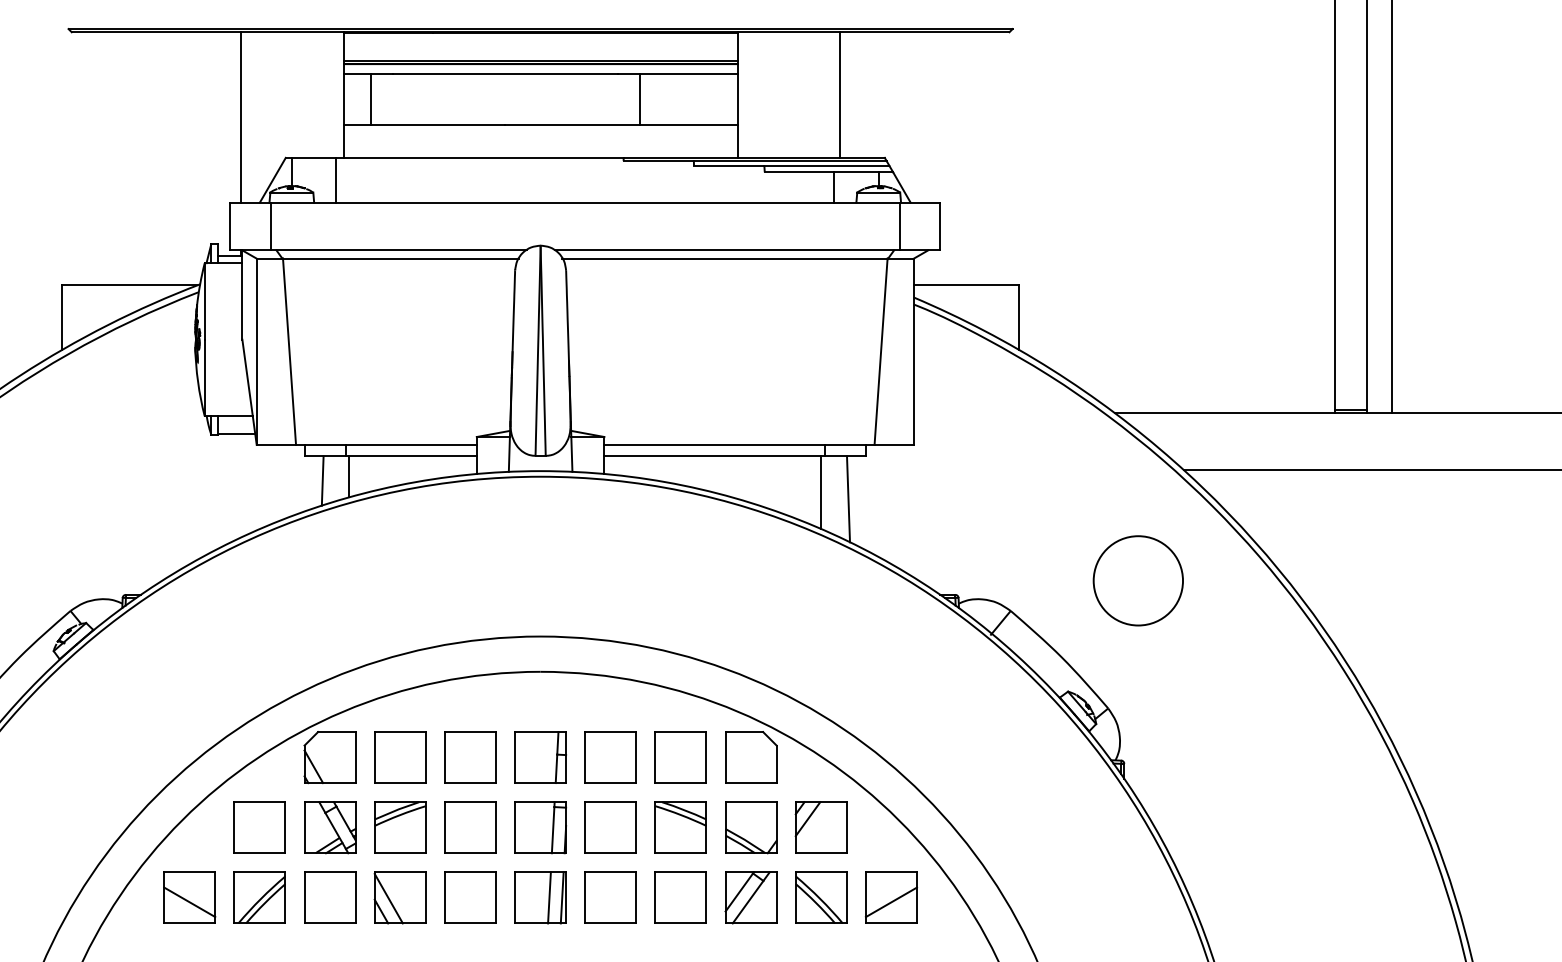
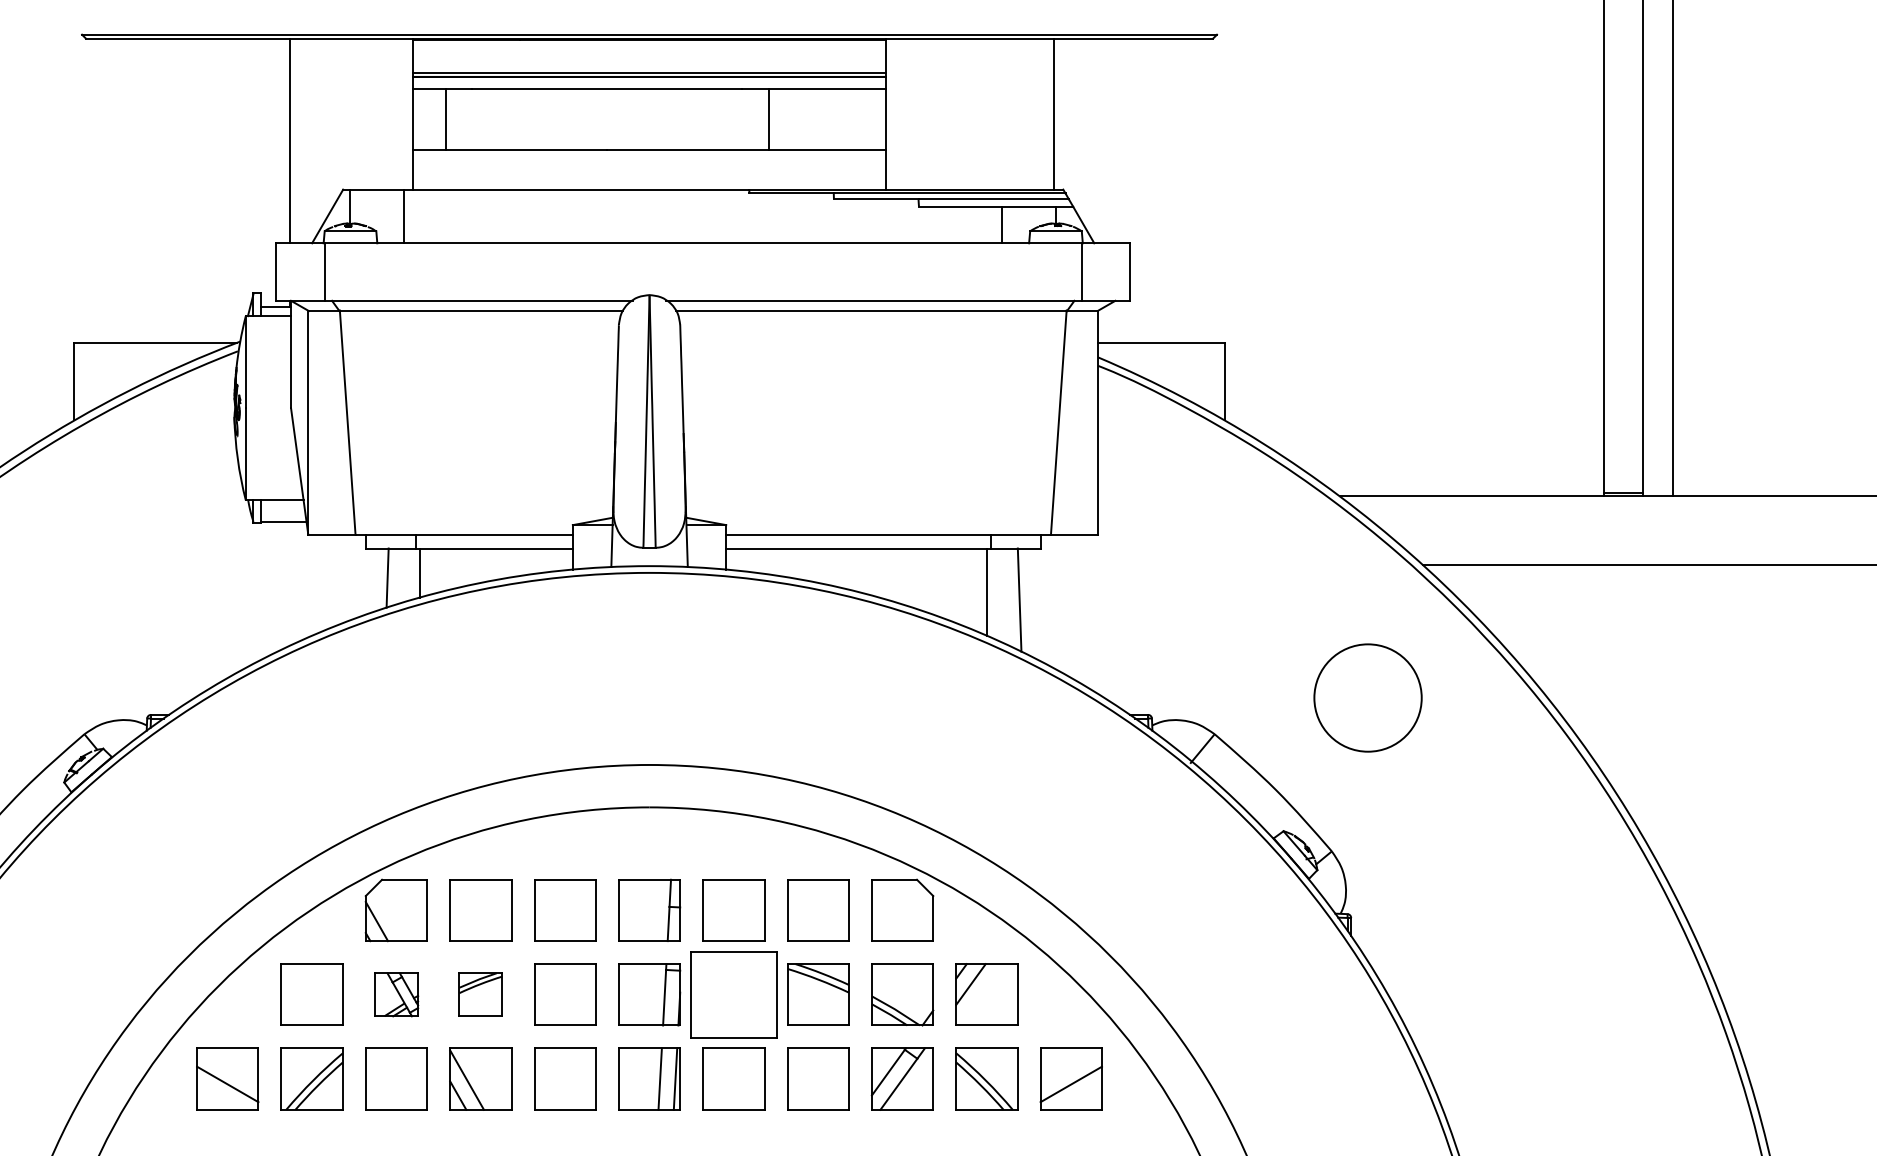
line: (840, 94) -> (1054, 113), moved
part: (330, 827) -> (396, 994), size x0.7
part: (399, 827) -> (480, 994), size x0.7
part: (610, 827) -> (733, 994), size x1.4

